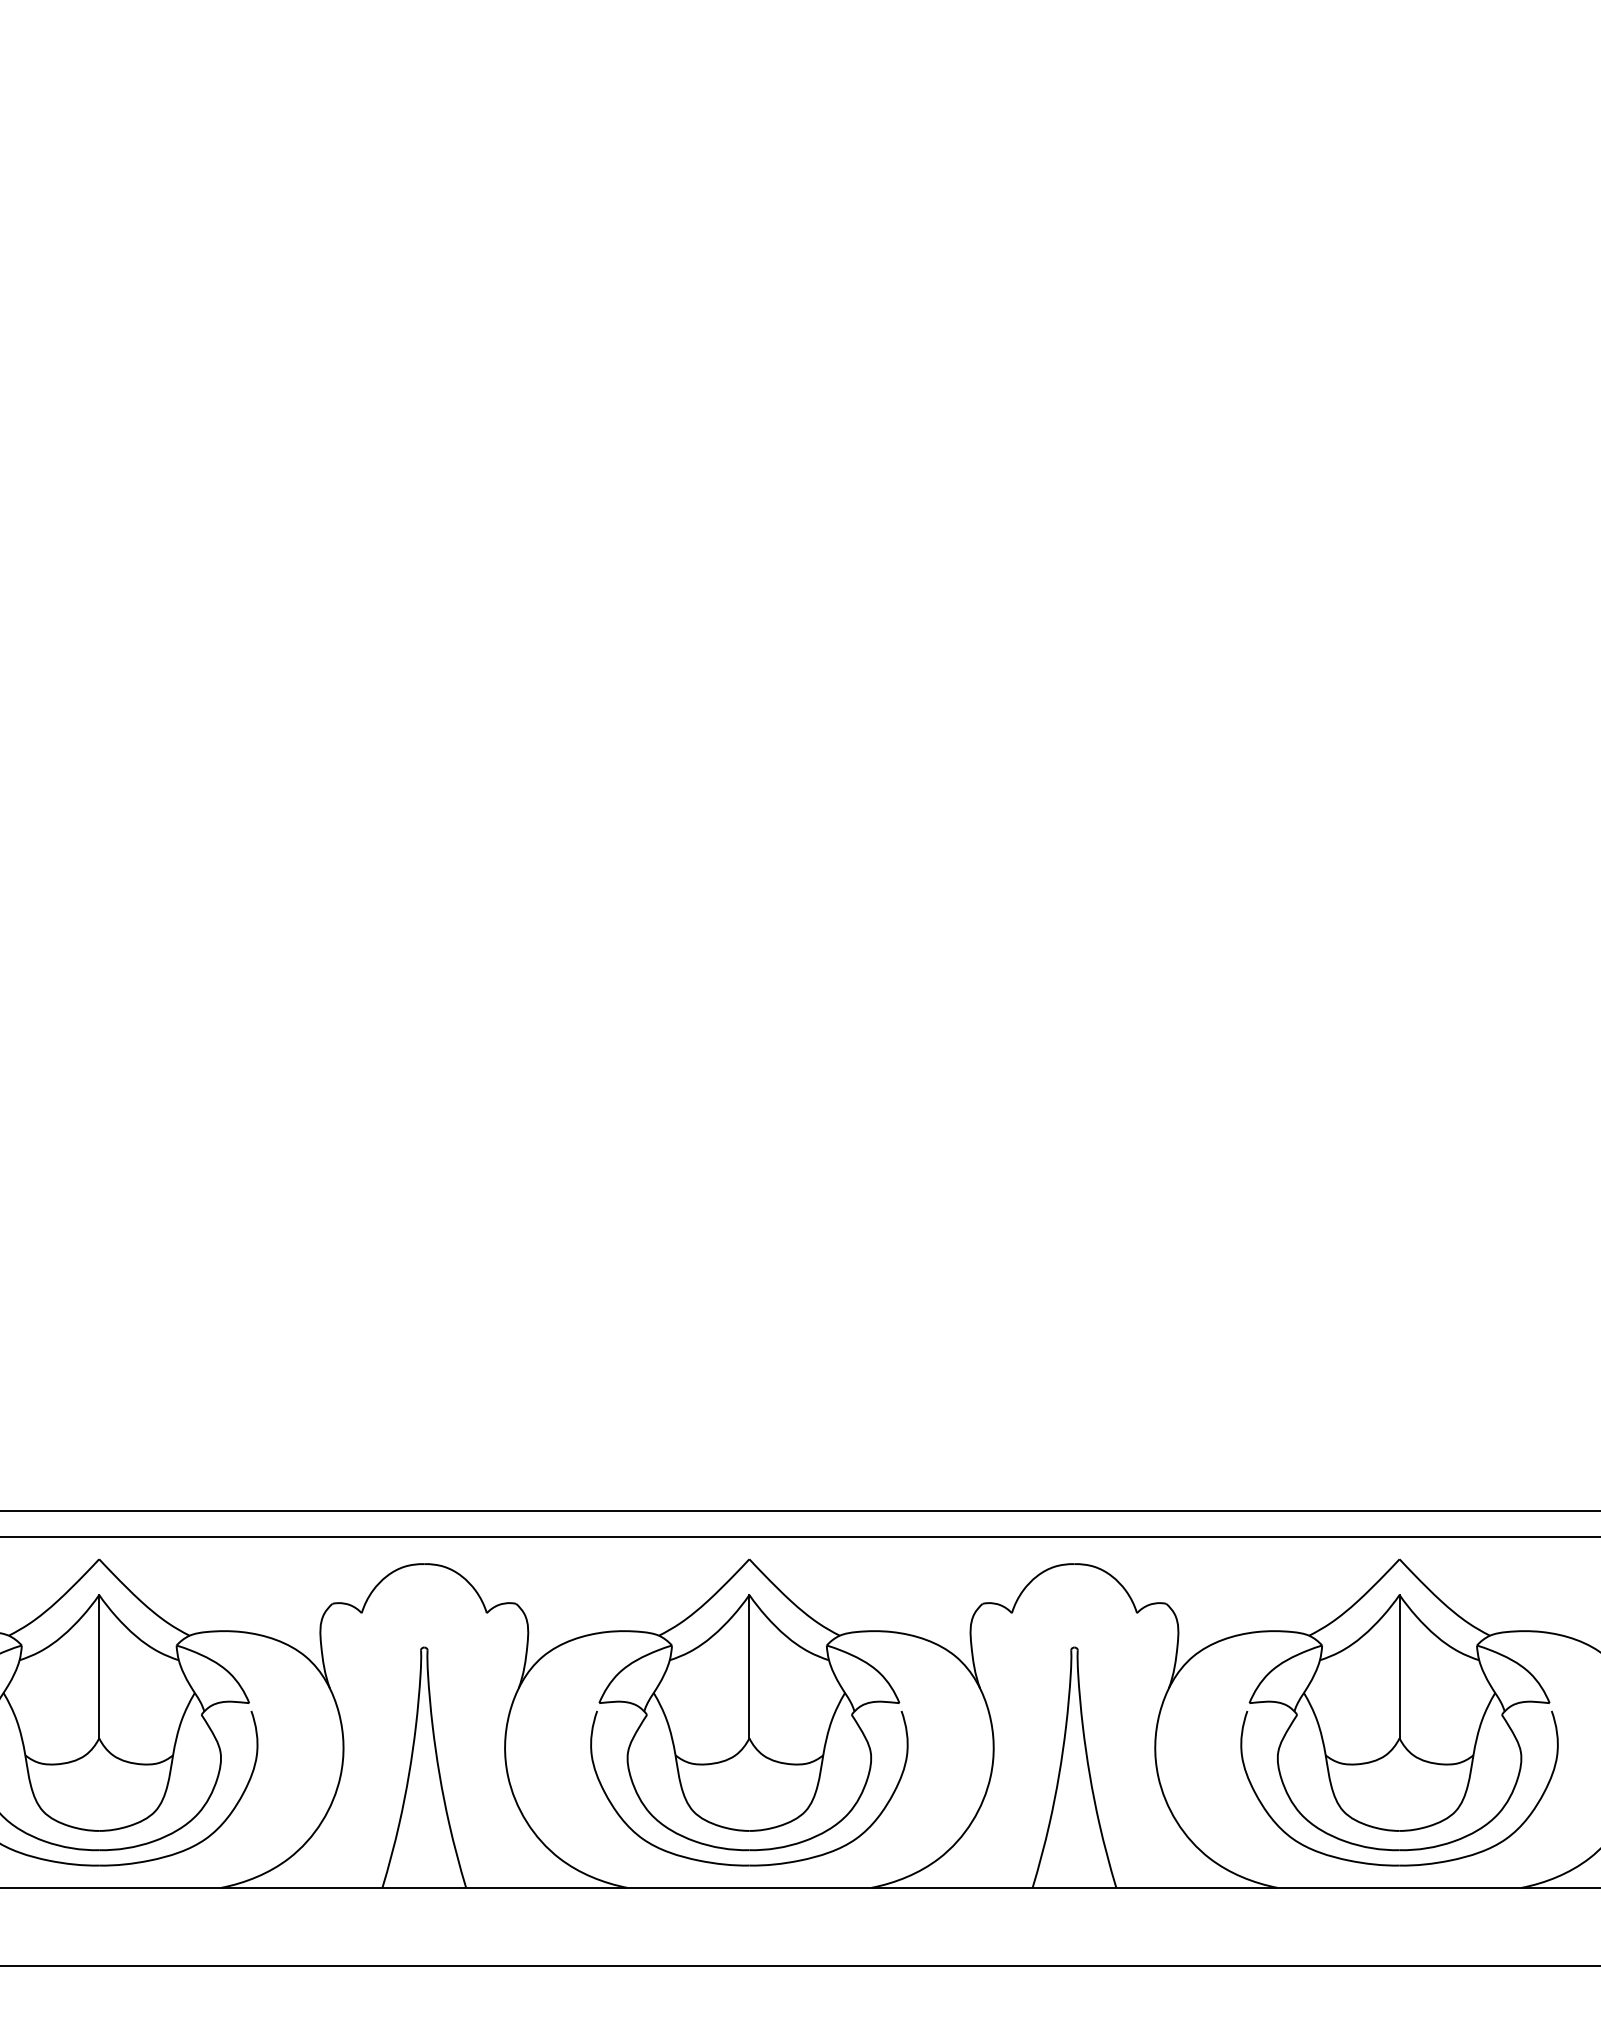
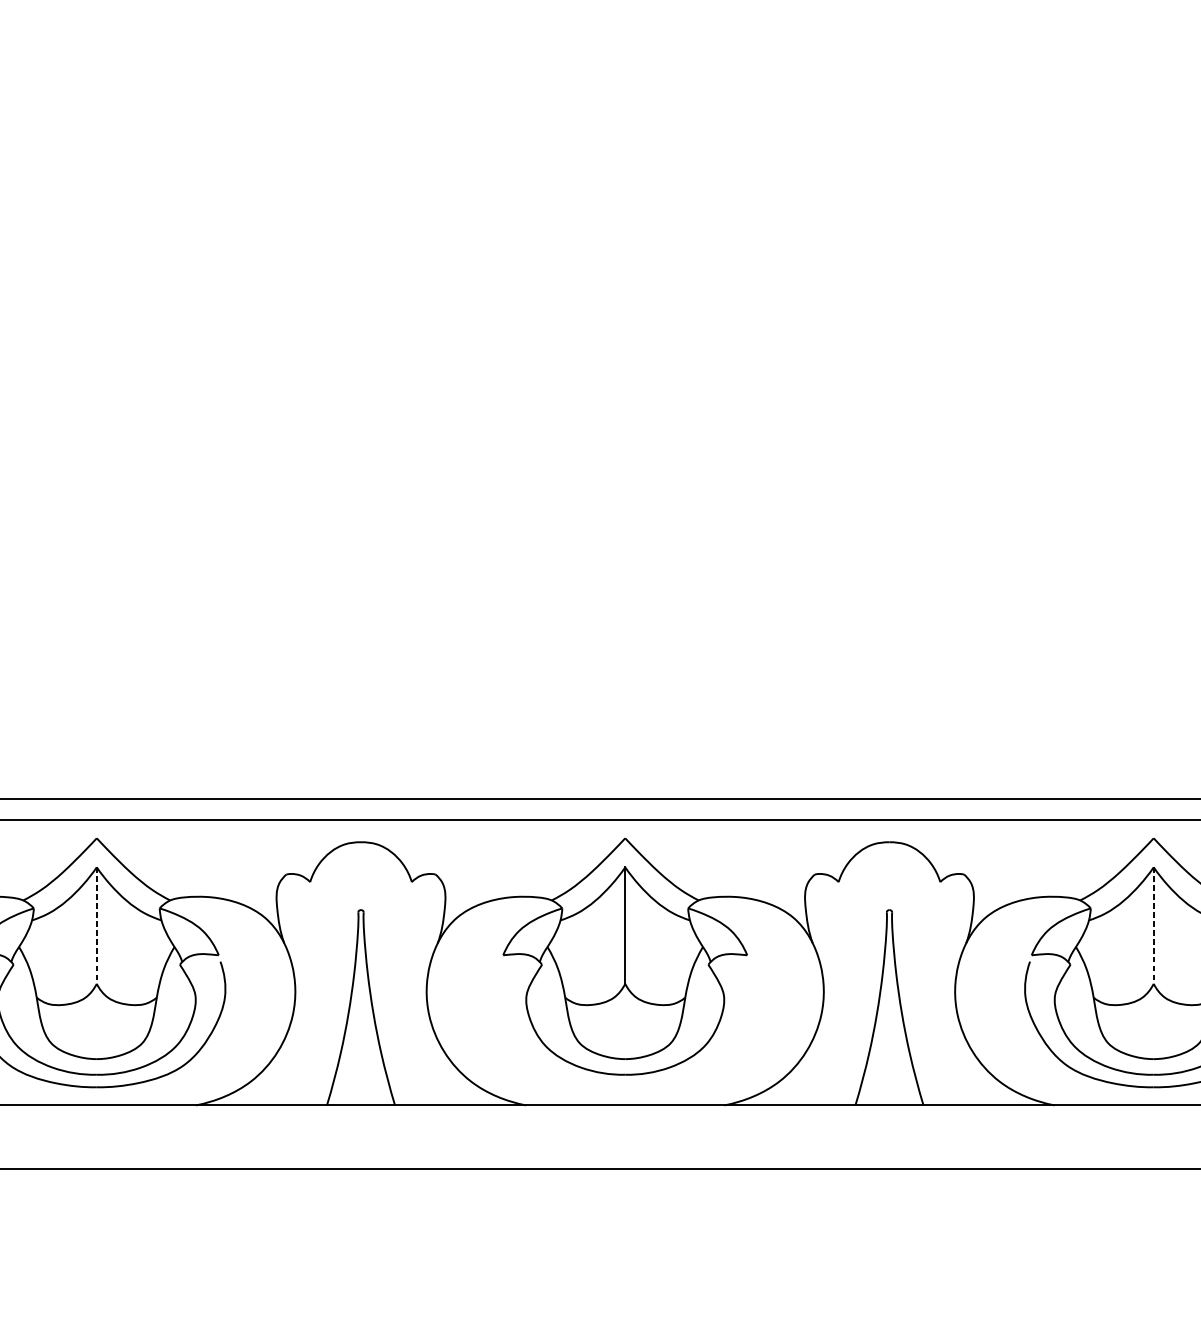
line: (99, 1666) -> (97, 925), solid -> dashed
line: (1399, 1666) -> (1153, 925), solid -> dashed
part: (749, 1864) -> (625, 1086), removed

